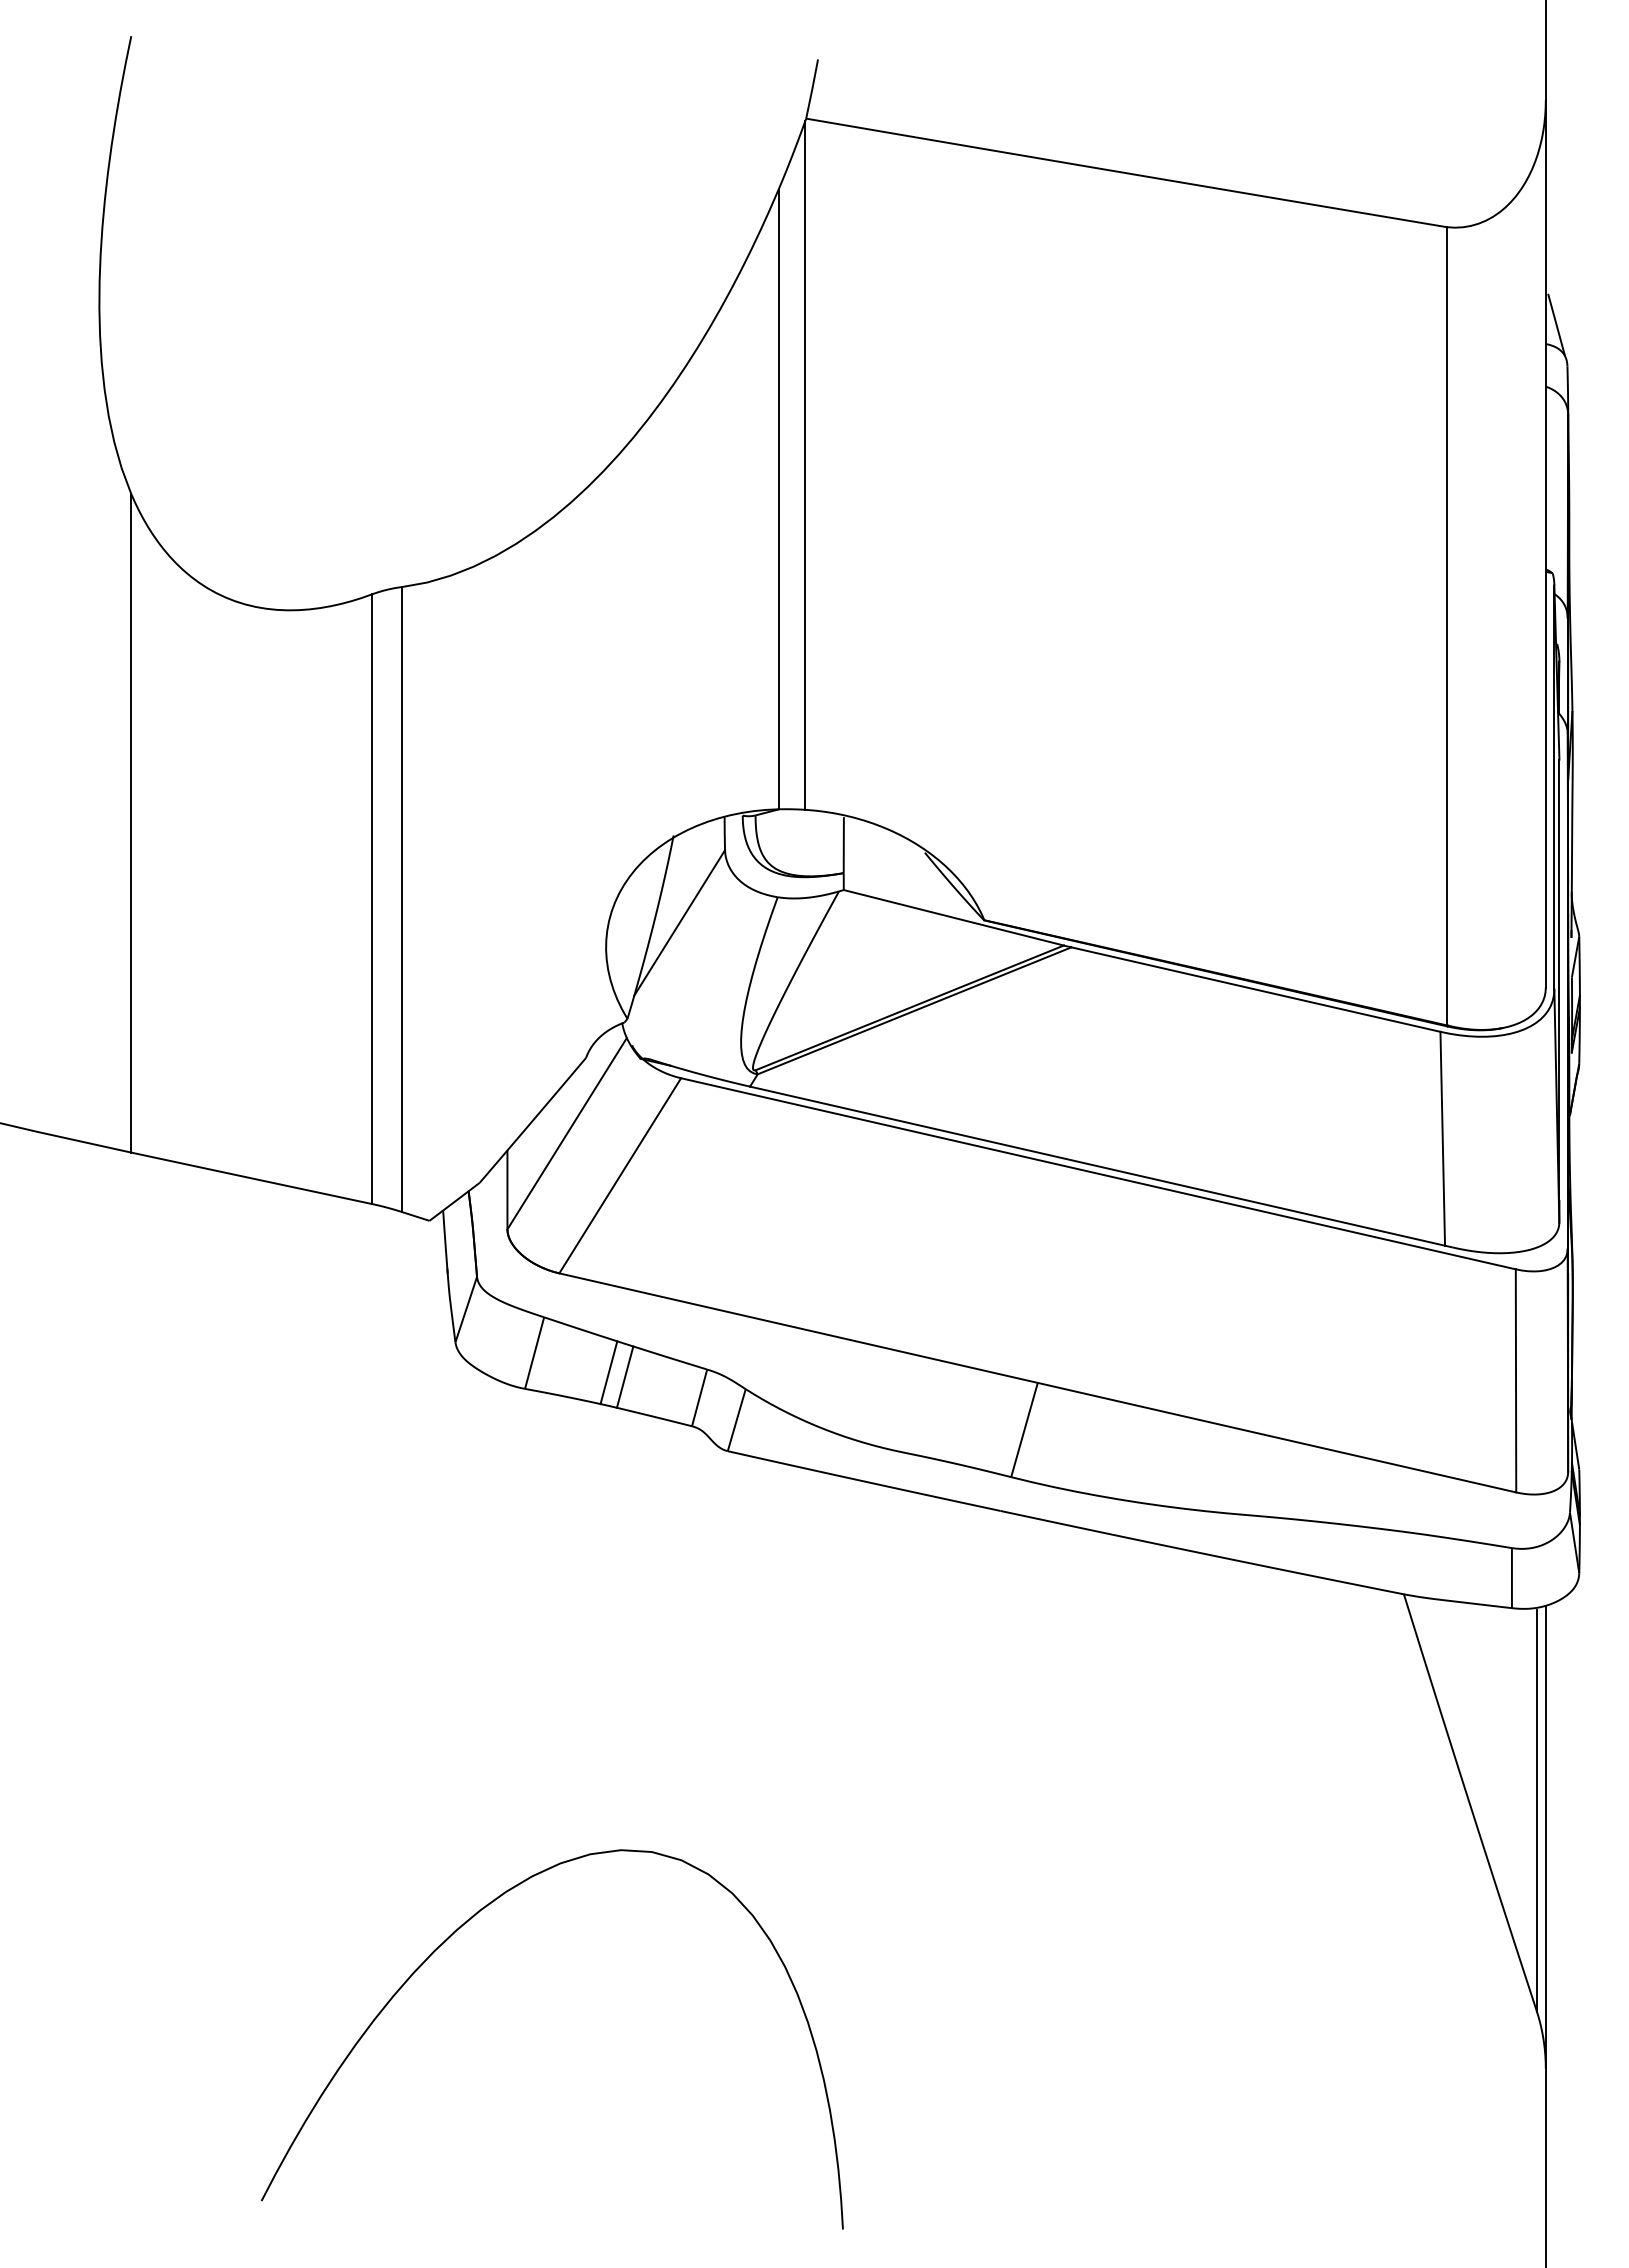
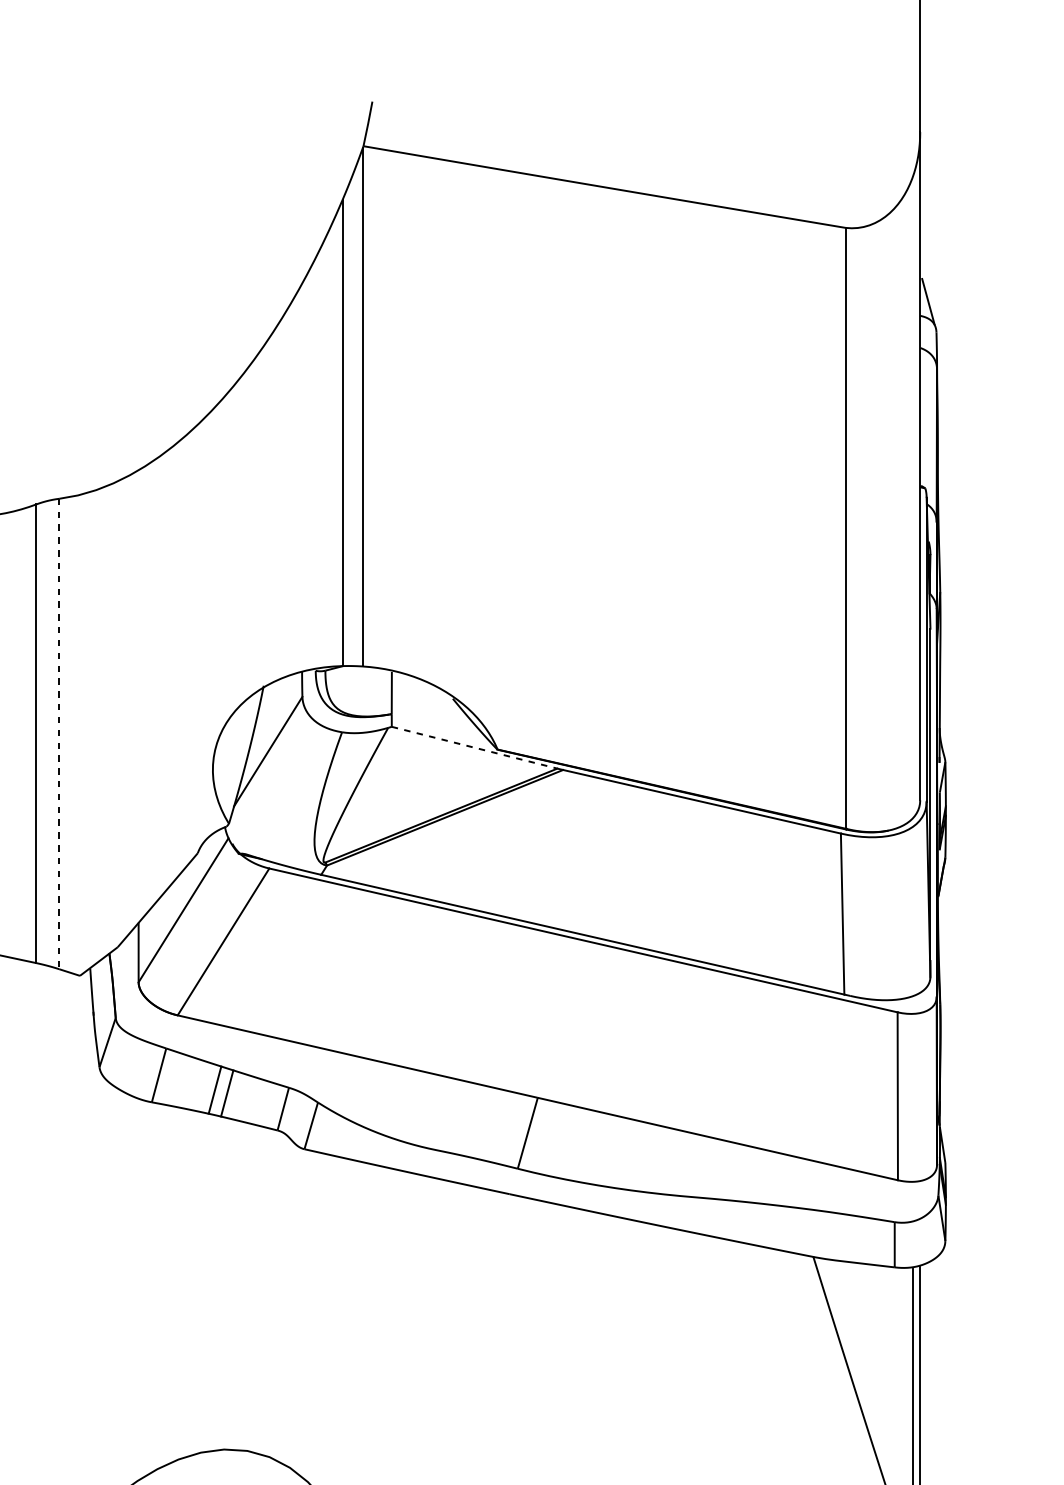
line: (401, 900) -> (58, 734), solid -> dashed
line: (954, 917) -> (475, 747), solid -> dashed

